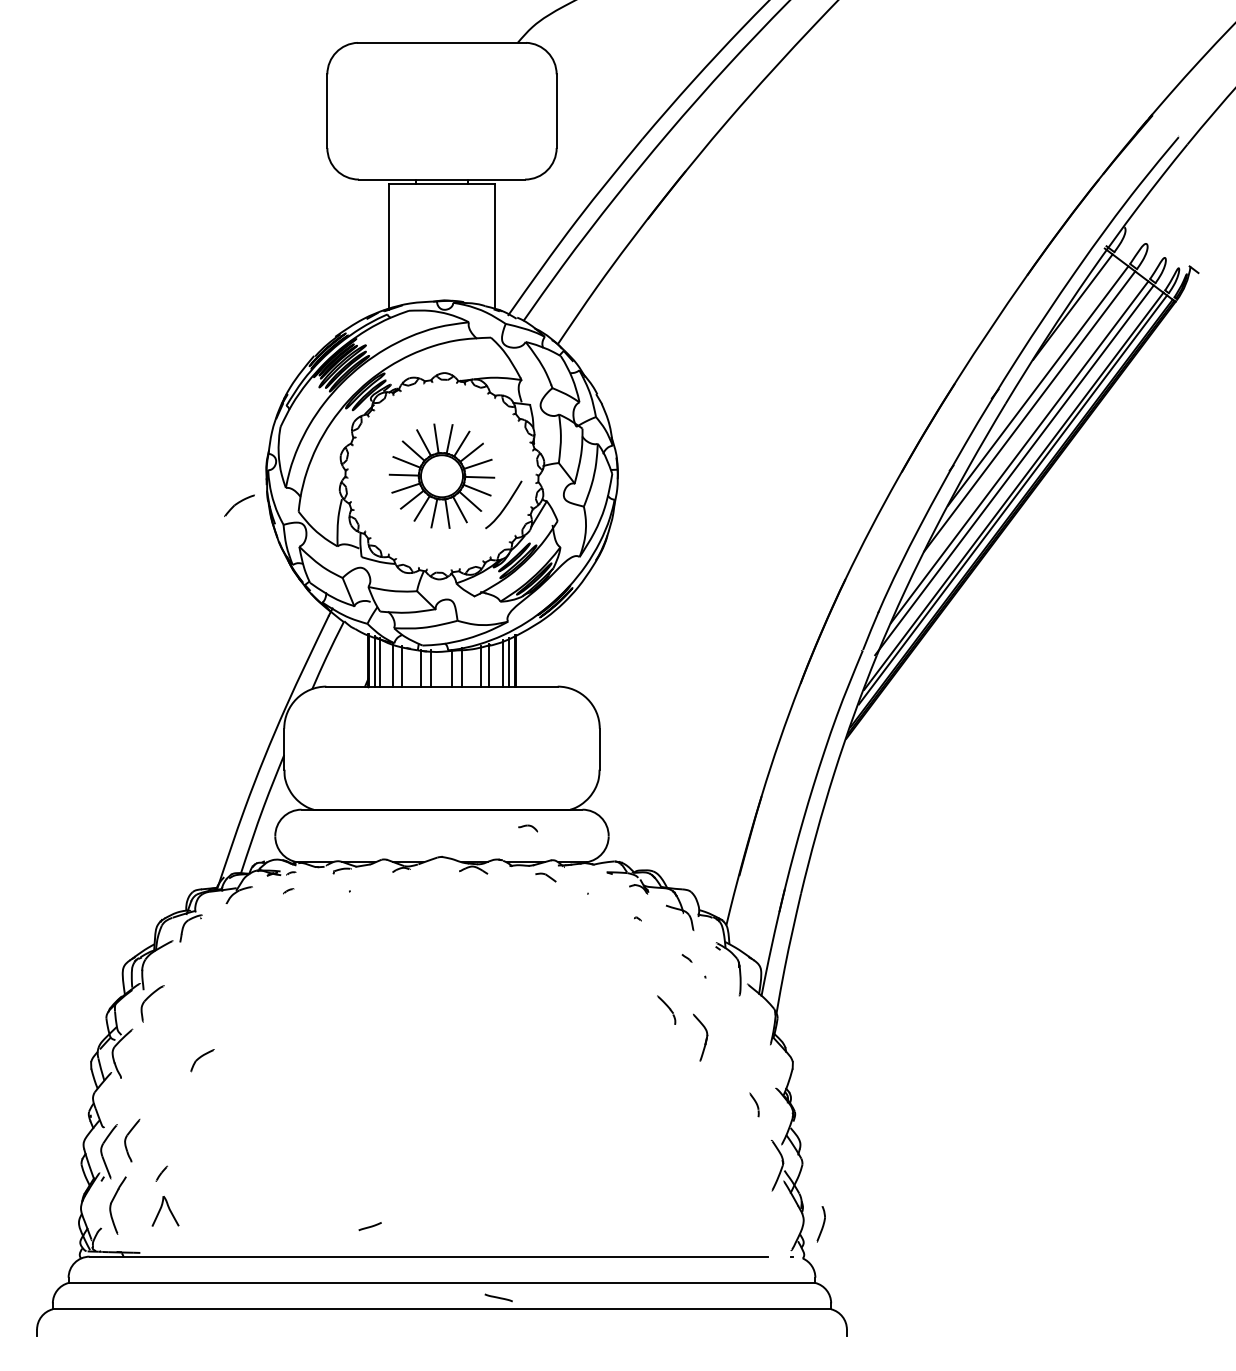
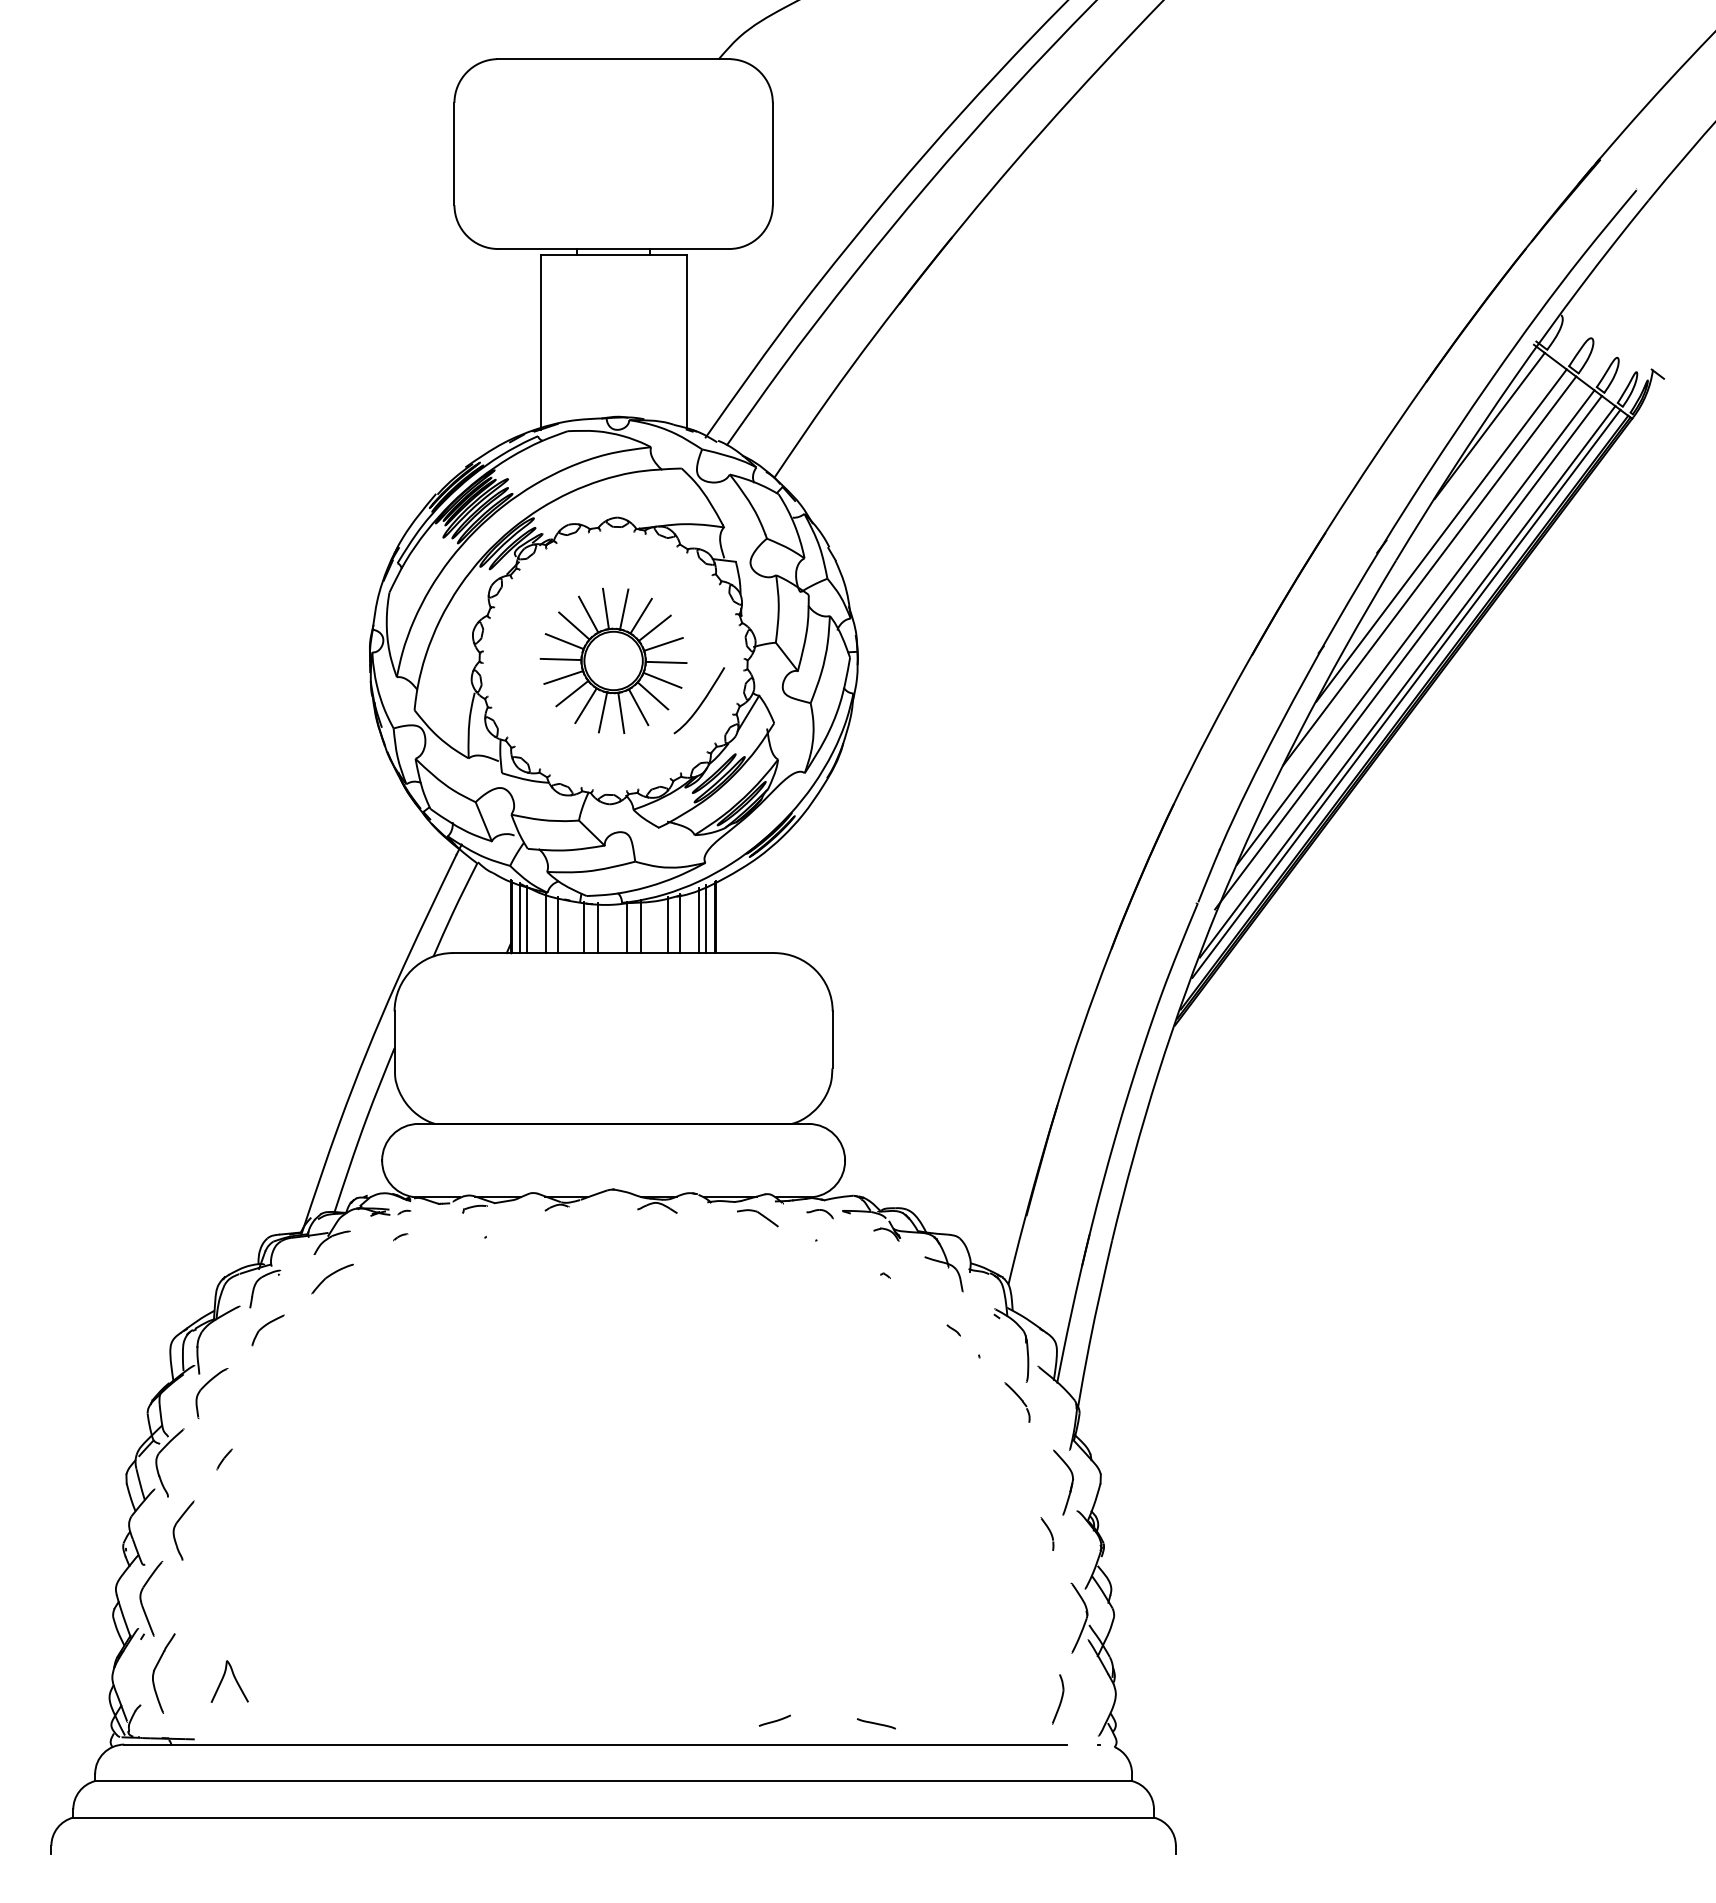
part: (239, 505) -> (332, 1278), moved
part: (527, 828) -> (819, 1214), moved
part: (545, 877) -> (757, 1218), size x1.43
part: (666, 1010) -> (1017, 1402), moved
part: (705, 1039) -> (1070, 1485), moved
part: (202, 1060) -> (267, 1330), moved
part: (126, 1138) -> (175, 1527), moved
line: (161, 1173) -> (224, 1459), moved
part: (821, 1224) -> (1058, 1699), moved
line: (369, 1226) -> (774, 1720), moved
line: (498, 1297) -> (875, 1723), moved

